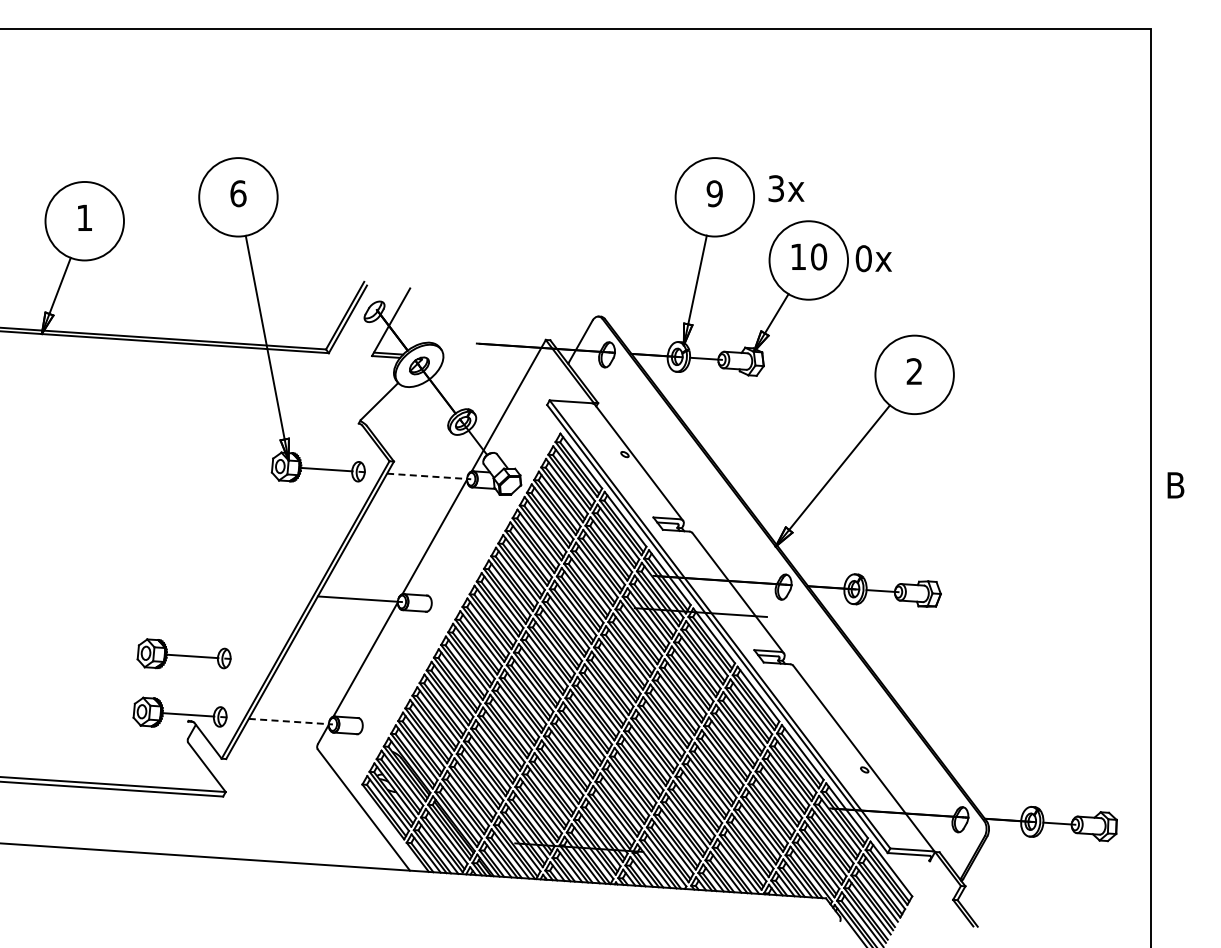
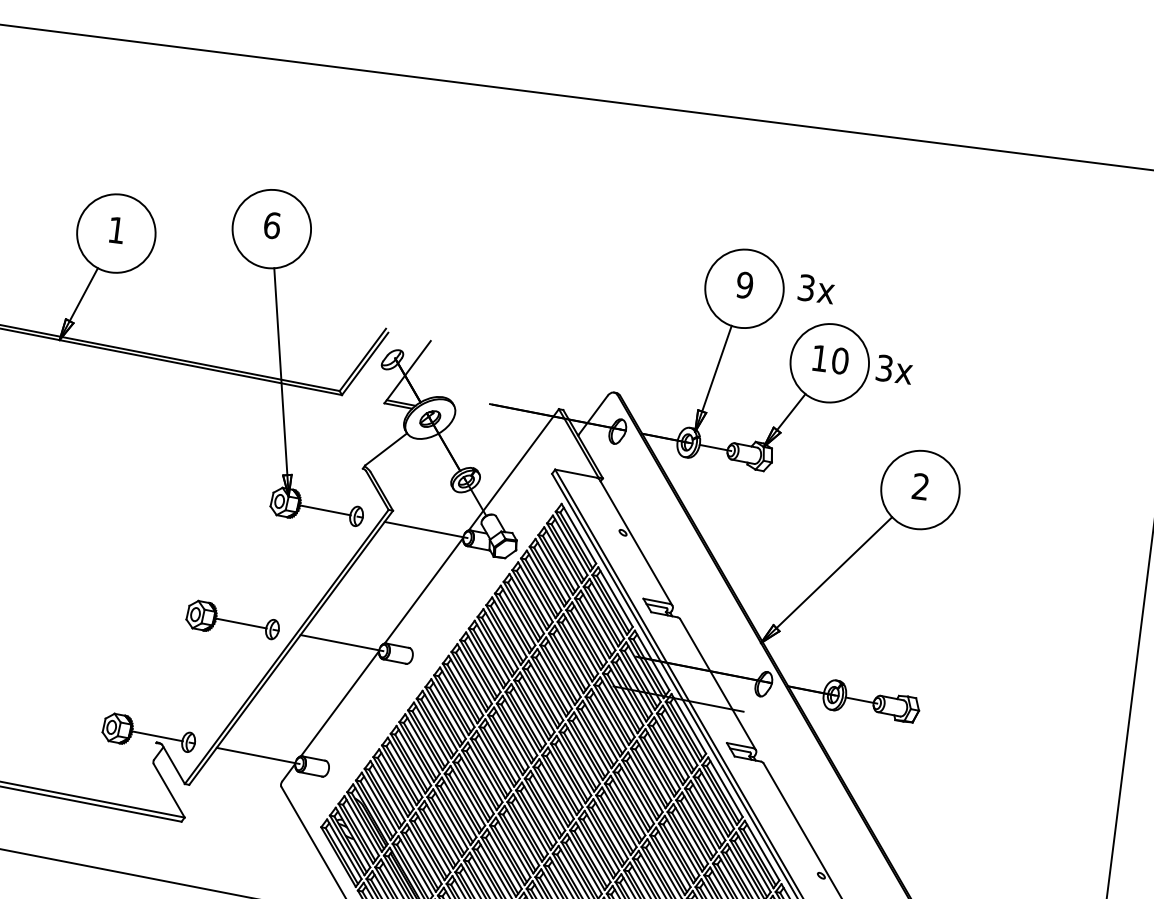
text: (863, 258) -> (884, 368), 0x -> 3x
line: (429, 476) -> (426, 530), dashed -> solid
part: (183, 653) -> (232, 619), moved
line: (291, 721) -> (258, 755), dashed -> solid

